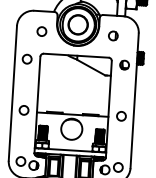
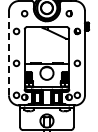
line: (12, 92) -> (8, 52), solid -> dashed

